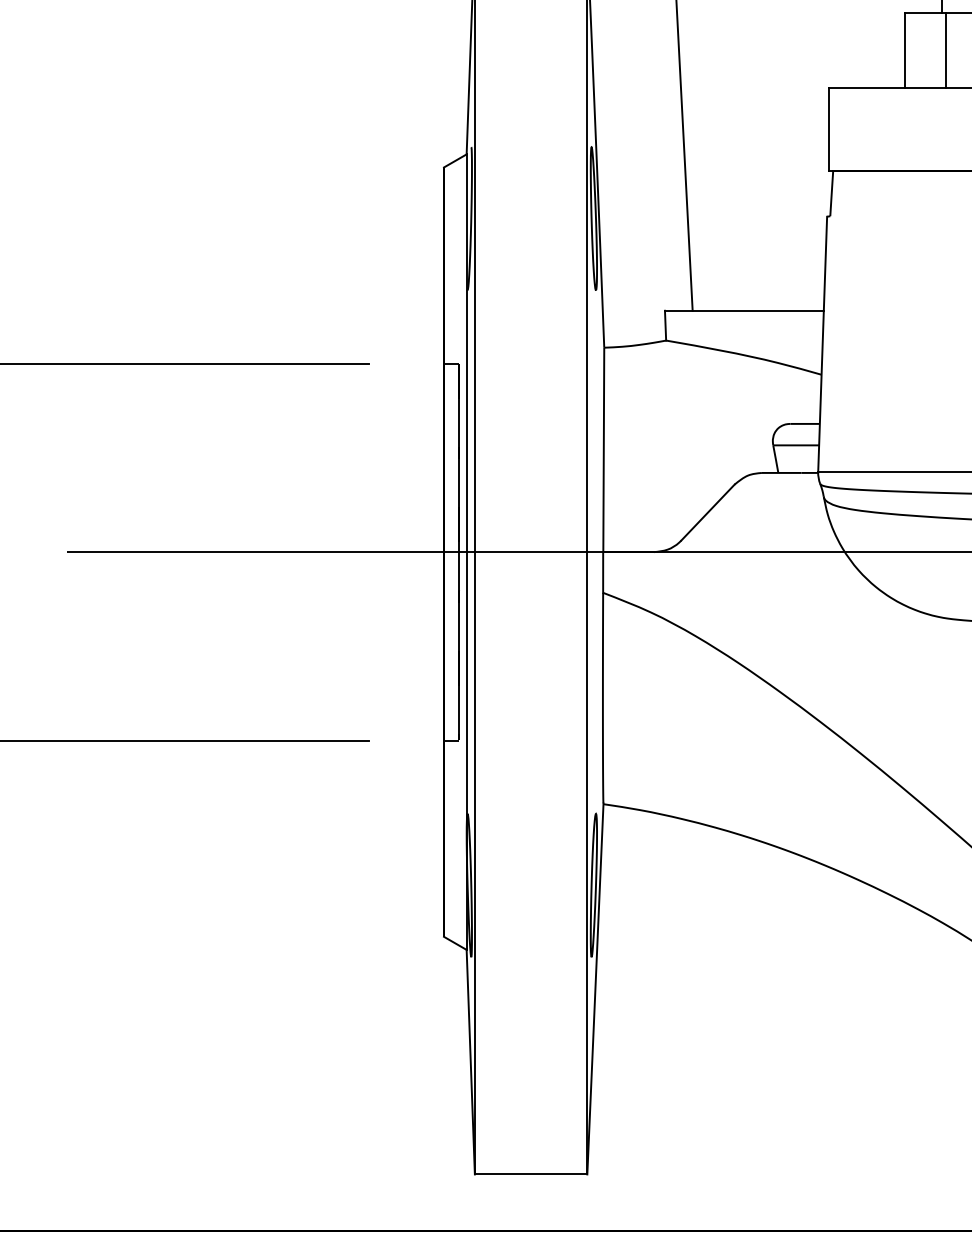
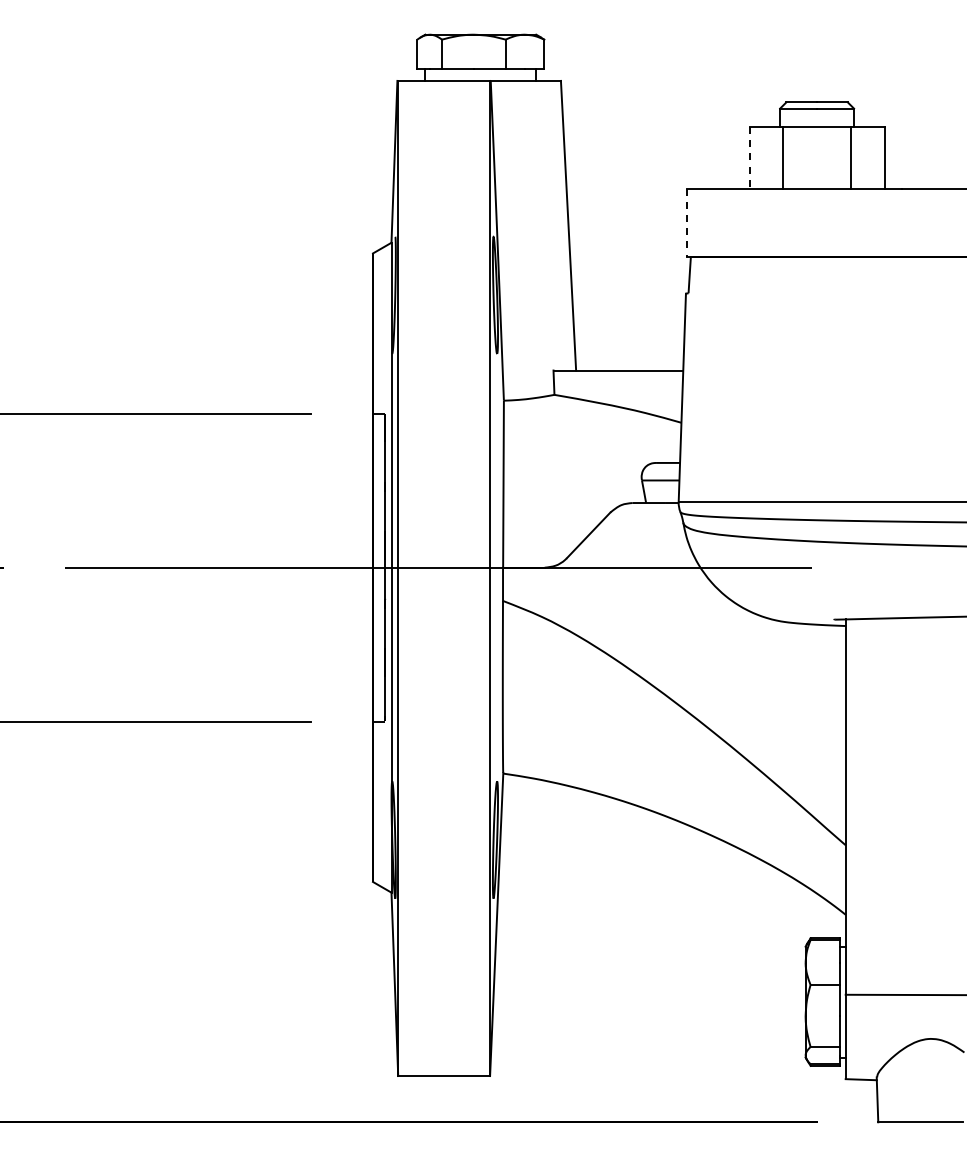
line: (904, 50) -> (749, 157), solid -> dashed
line: (828, 129) -> (687, 222), solid -> dashed

